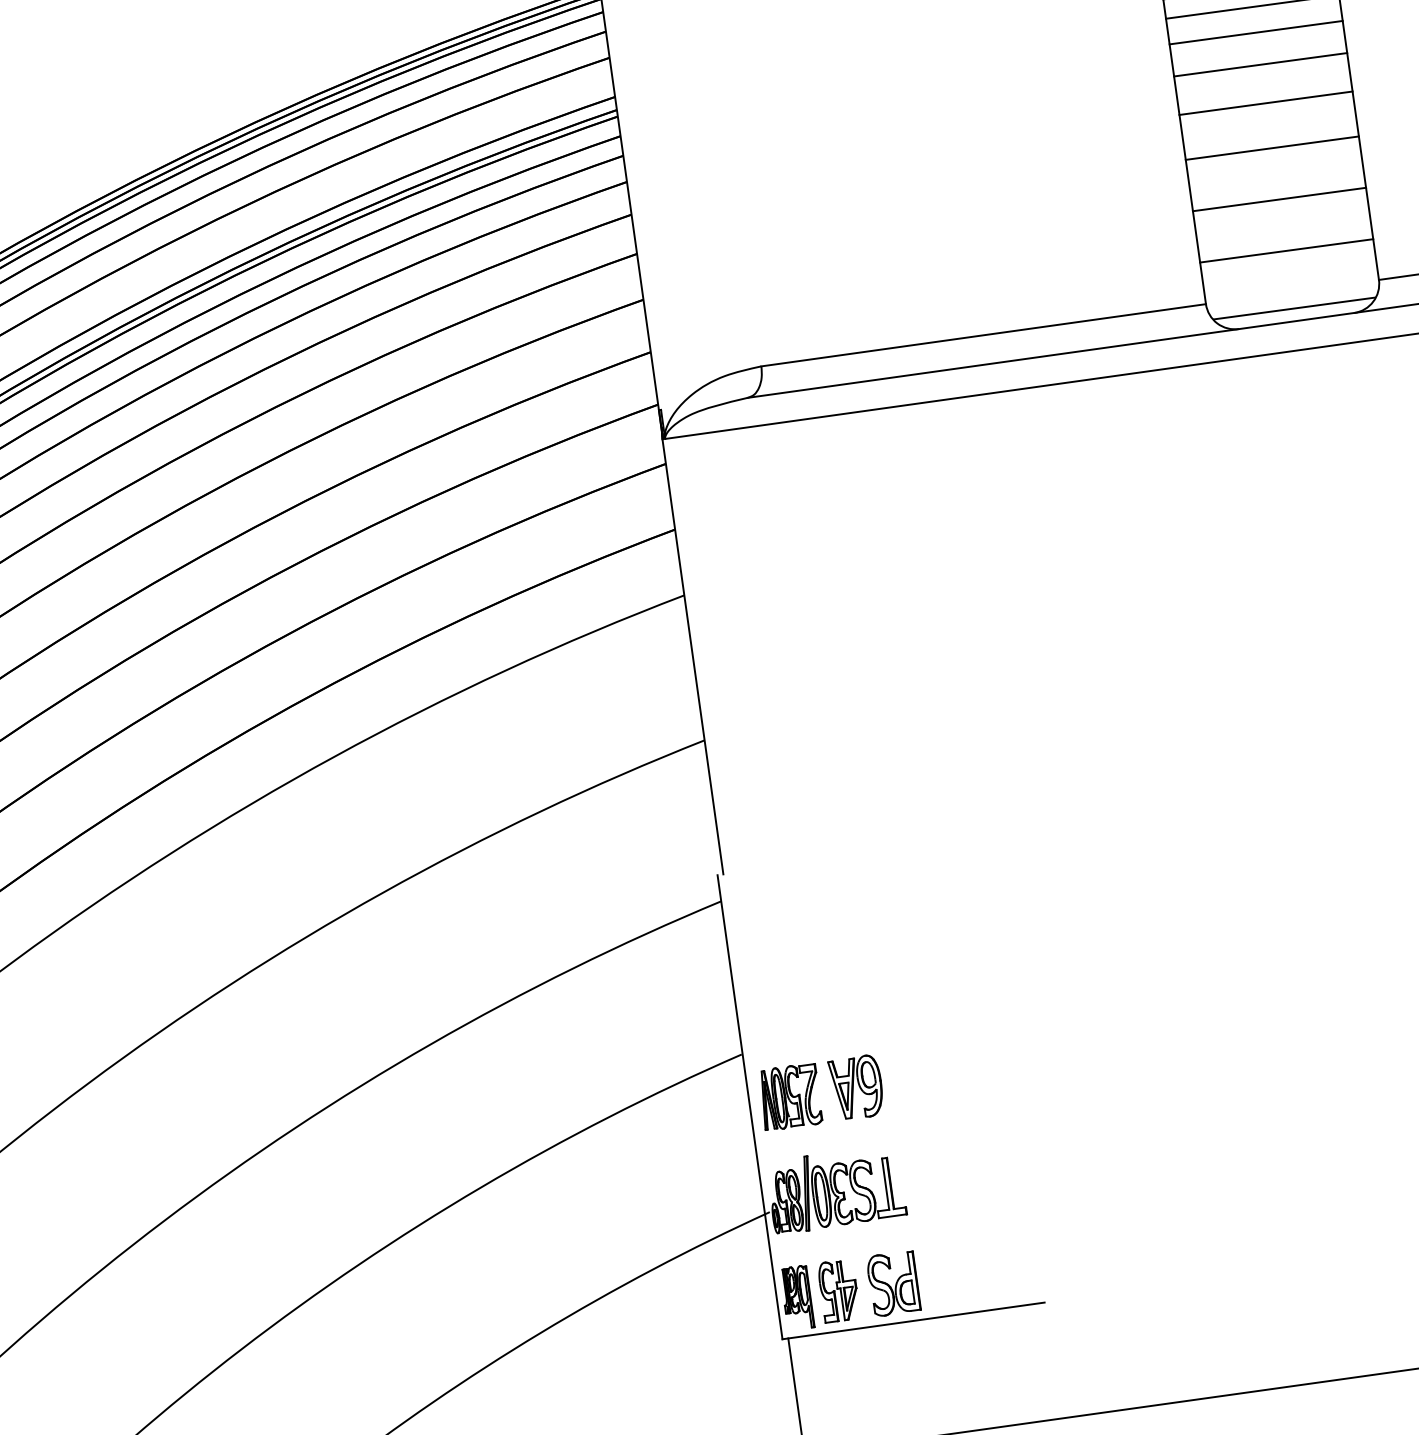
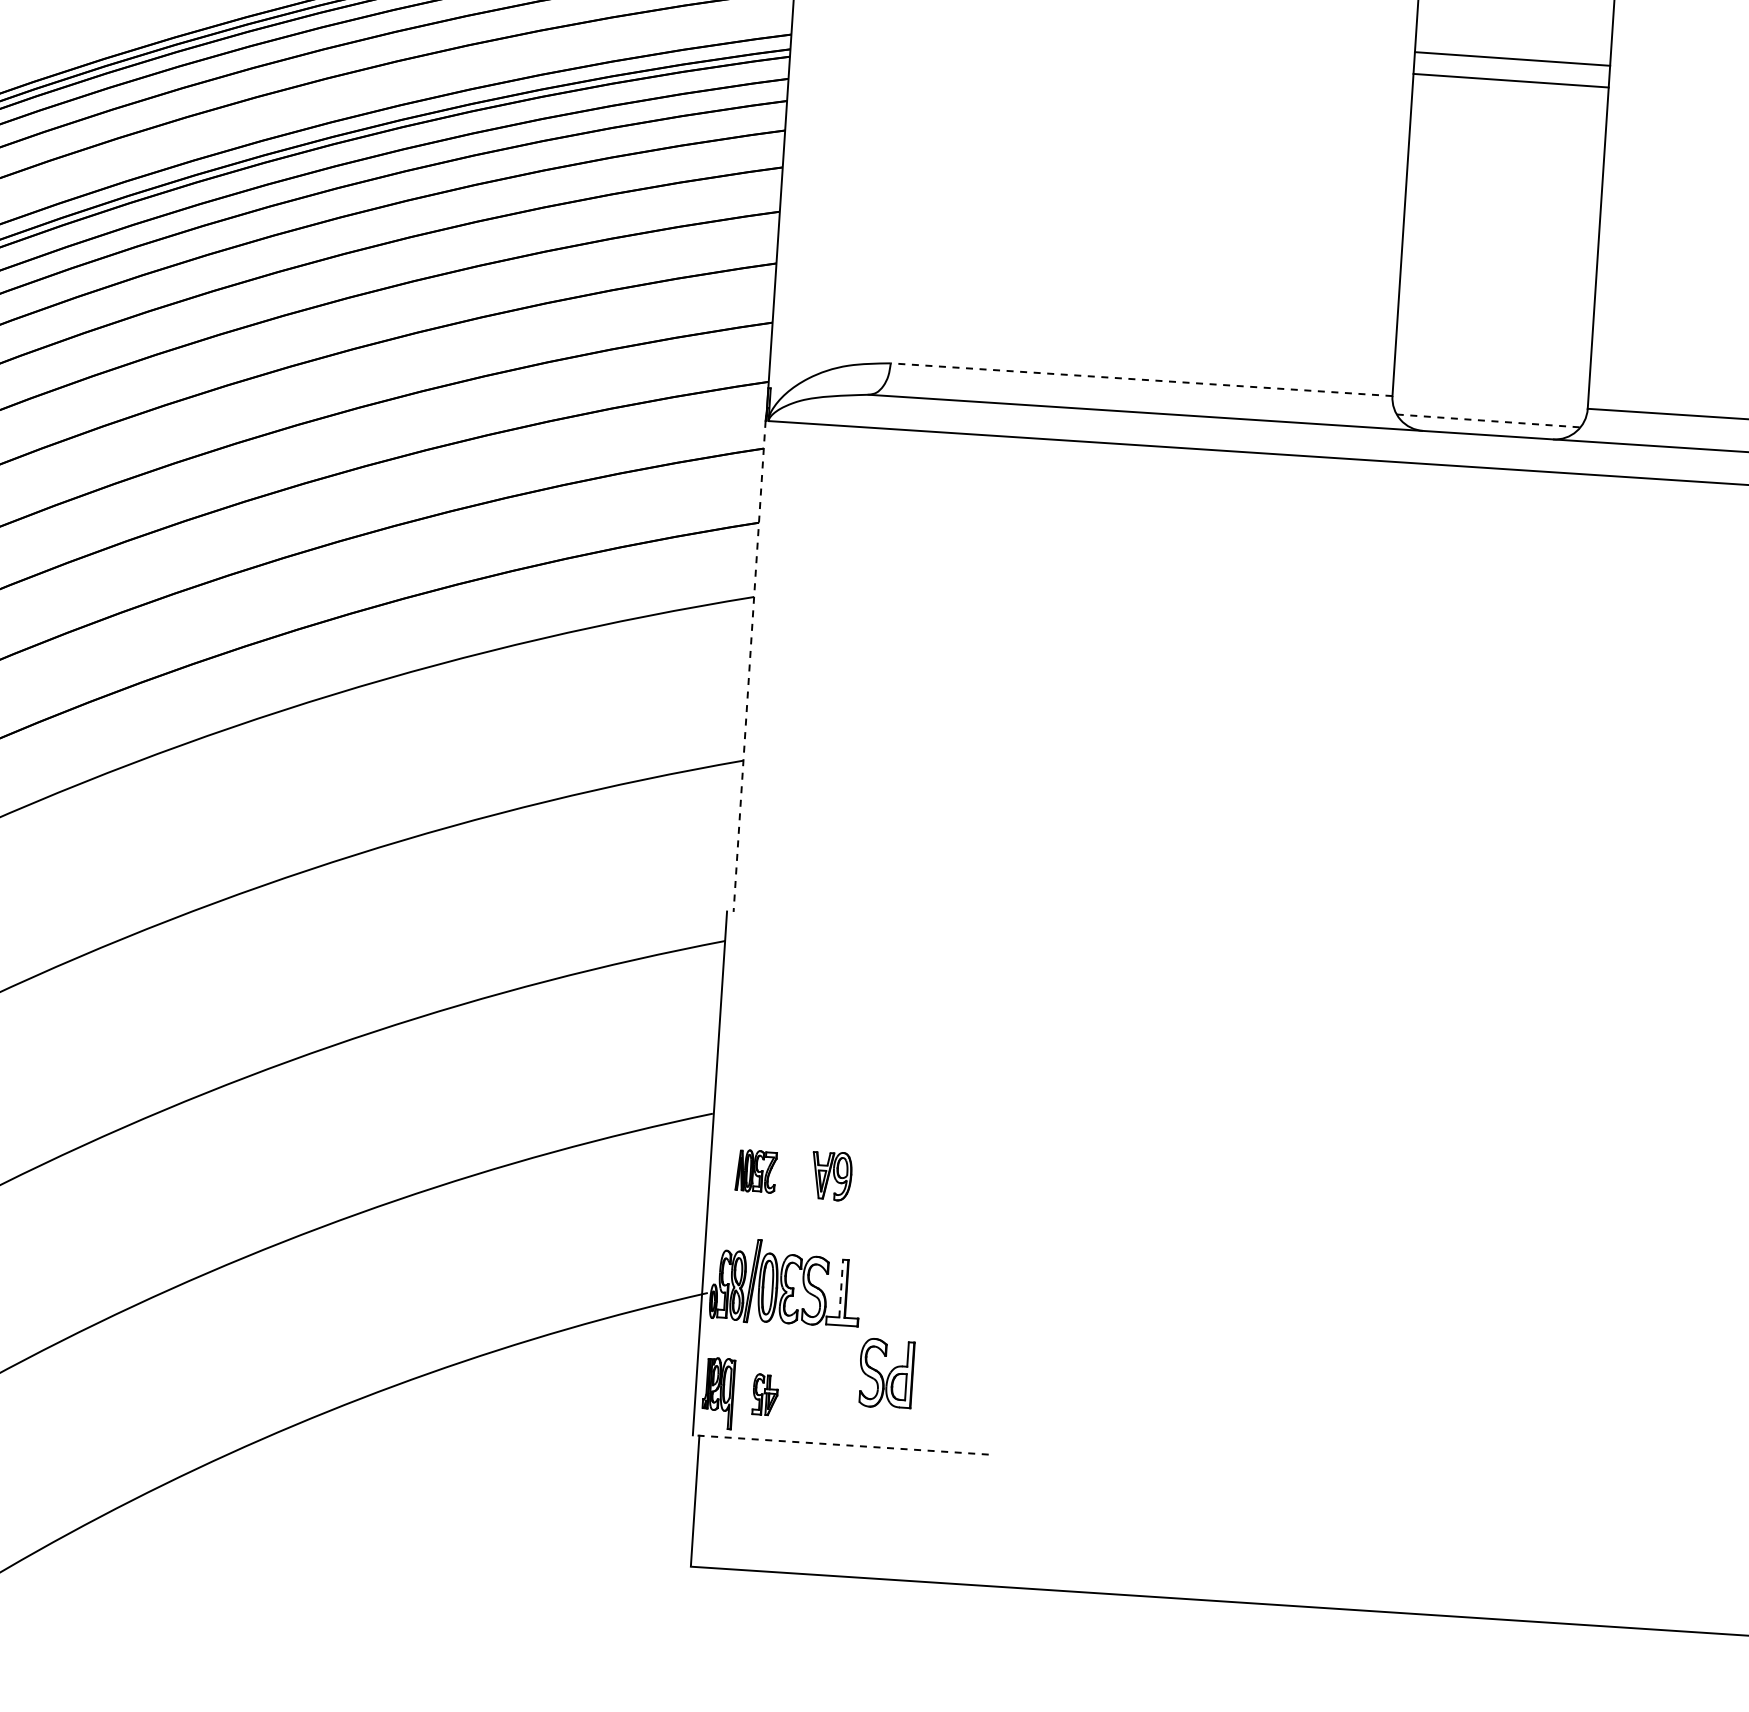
line: (1255, 32) -> (1508, 109), removed
line: (1260, 64) -> (1506, 145), removed
line: (1265, 103) -> (1503, 189), removed
line: (1272, 147) -> (1500, 239), removed
line: (1279, 199) -> (1496, 297), removed
line: (1286, 250) -> (1492, 355), removed
line: (1296, 308) -> (1490, 421), solid -> dashed
line: (983, 335) -> (1141, 379), solid -> dashed
line: (692, 656) -> (749, 666), solid -> dashed
part: (857, 1086) -> (832, 1175), size x0.7
part: (789, 1097) -> (755, 1171), size x0.6
line: (885, 1184) -> (841, 1288), solid -> dashed
part: (893, 1283) -> (886, 1373), moved
part: (837, 1290) -> (764, 1394), size x0.6
line: (913, 1320) -> (840, 1444), solid -> dashed

